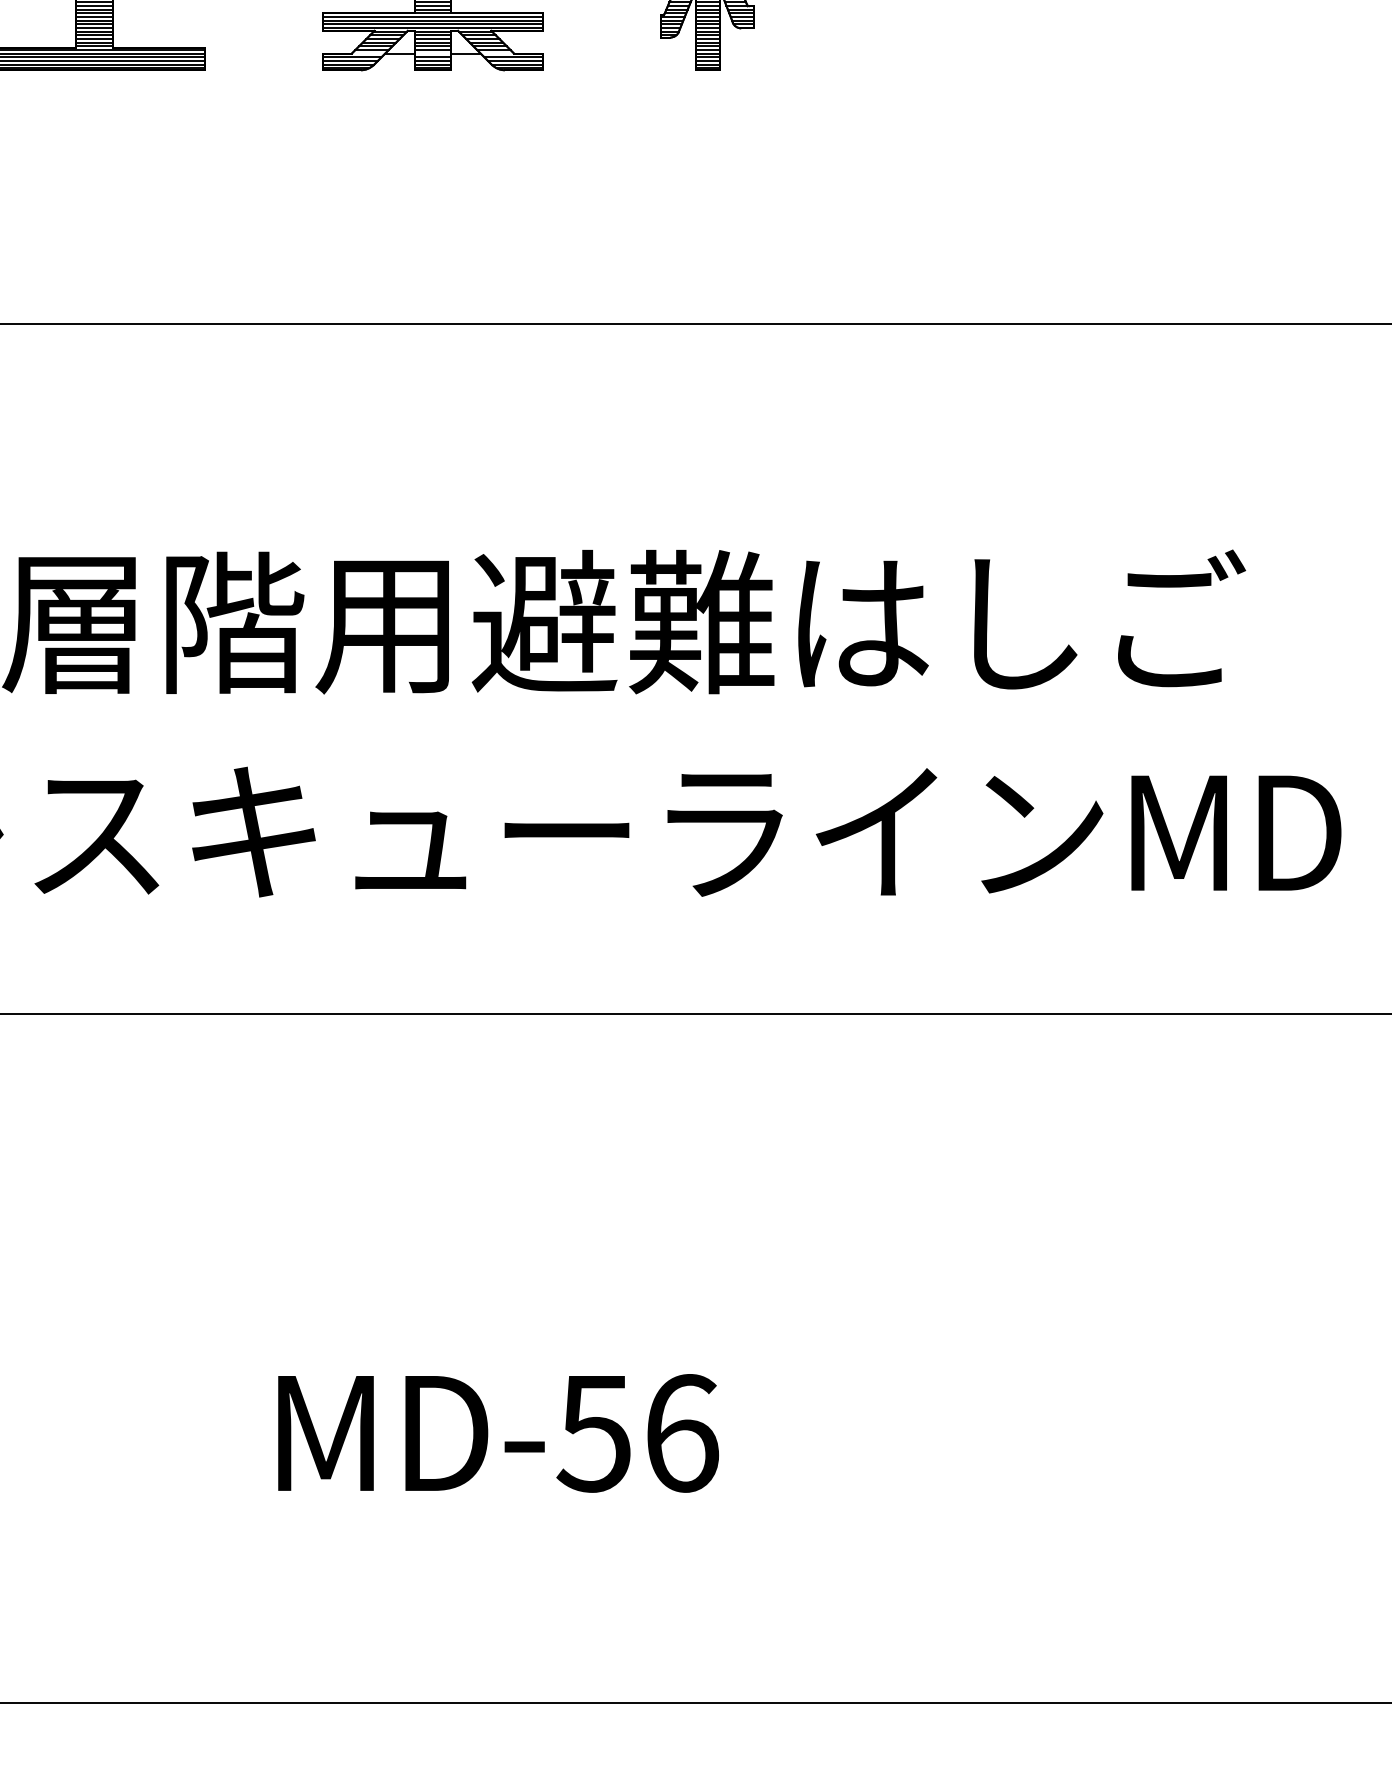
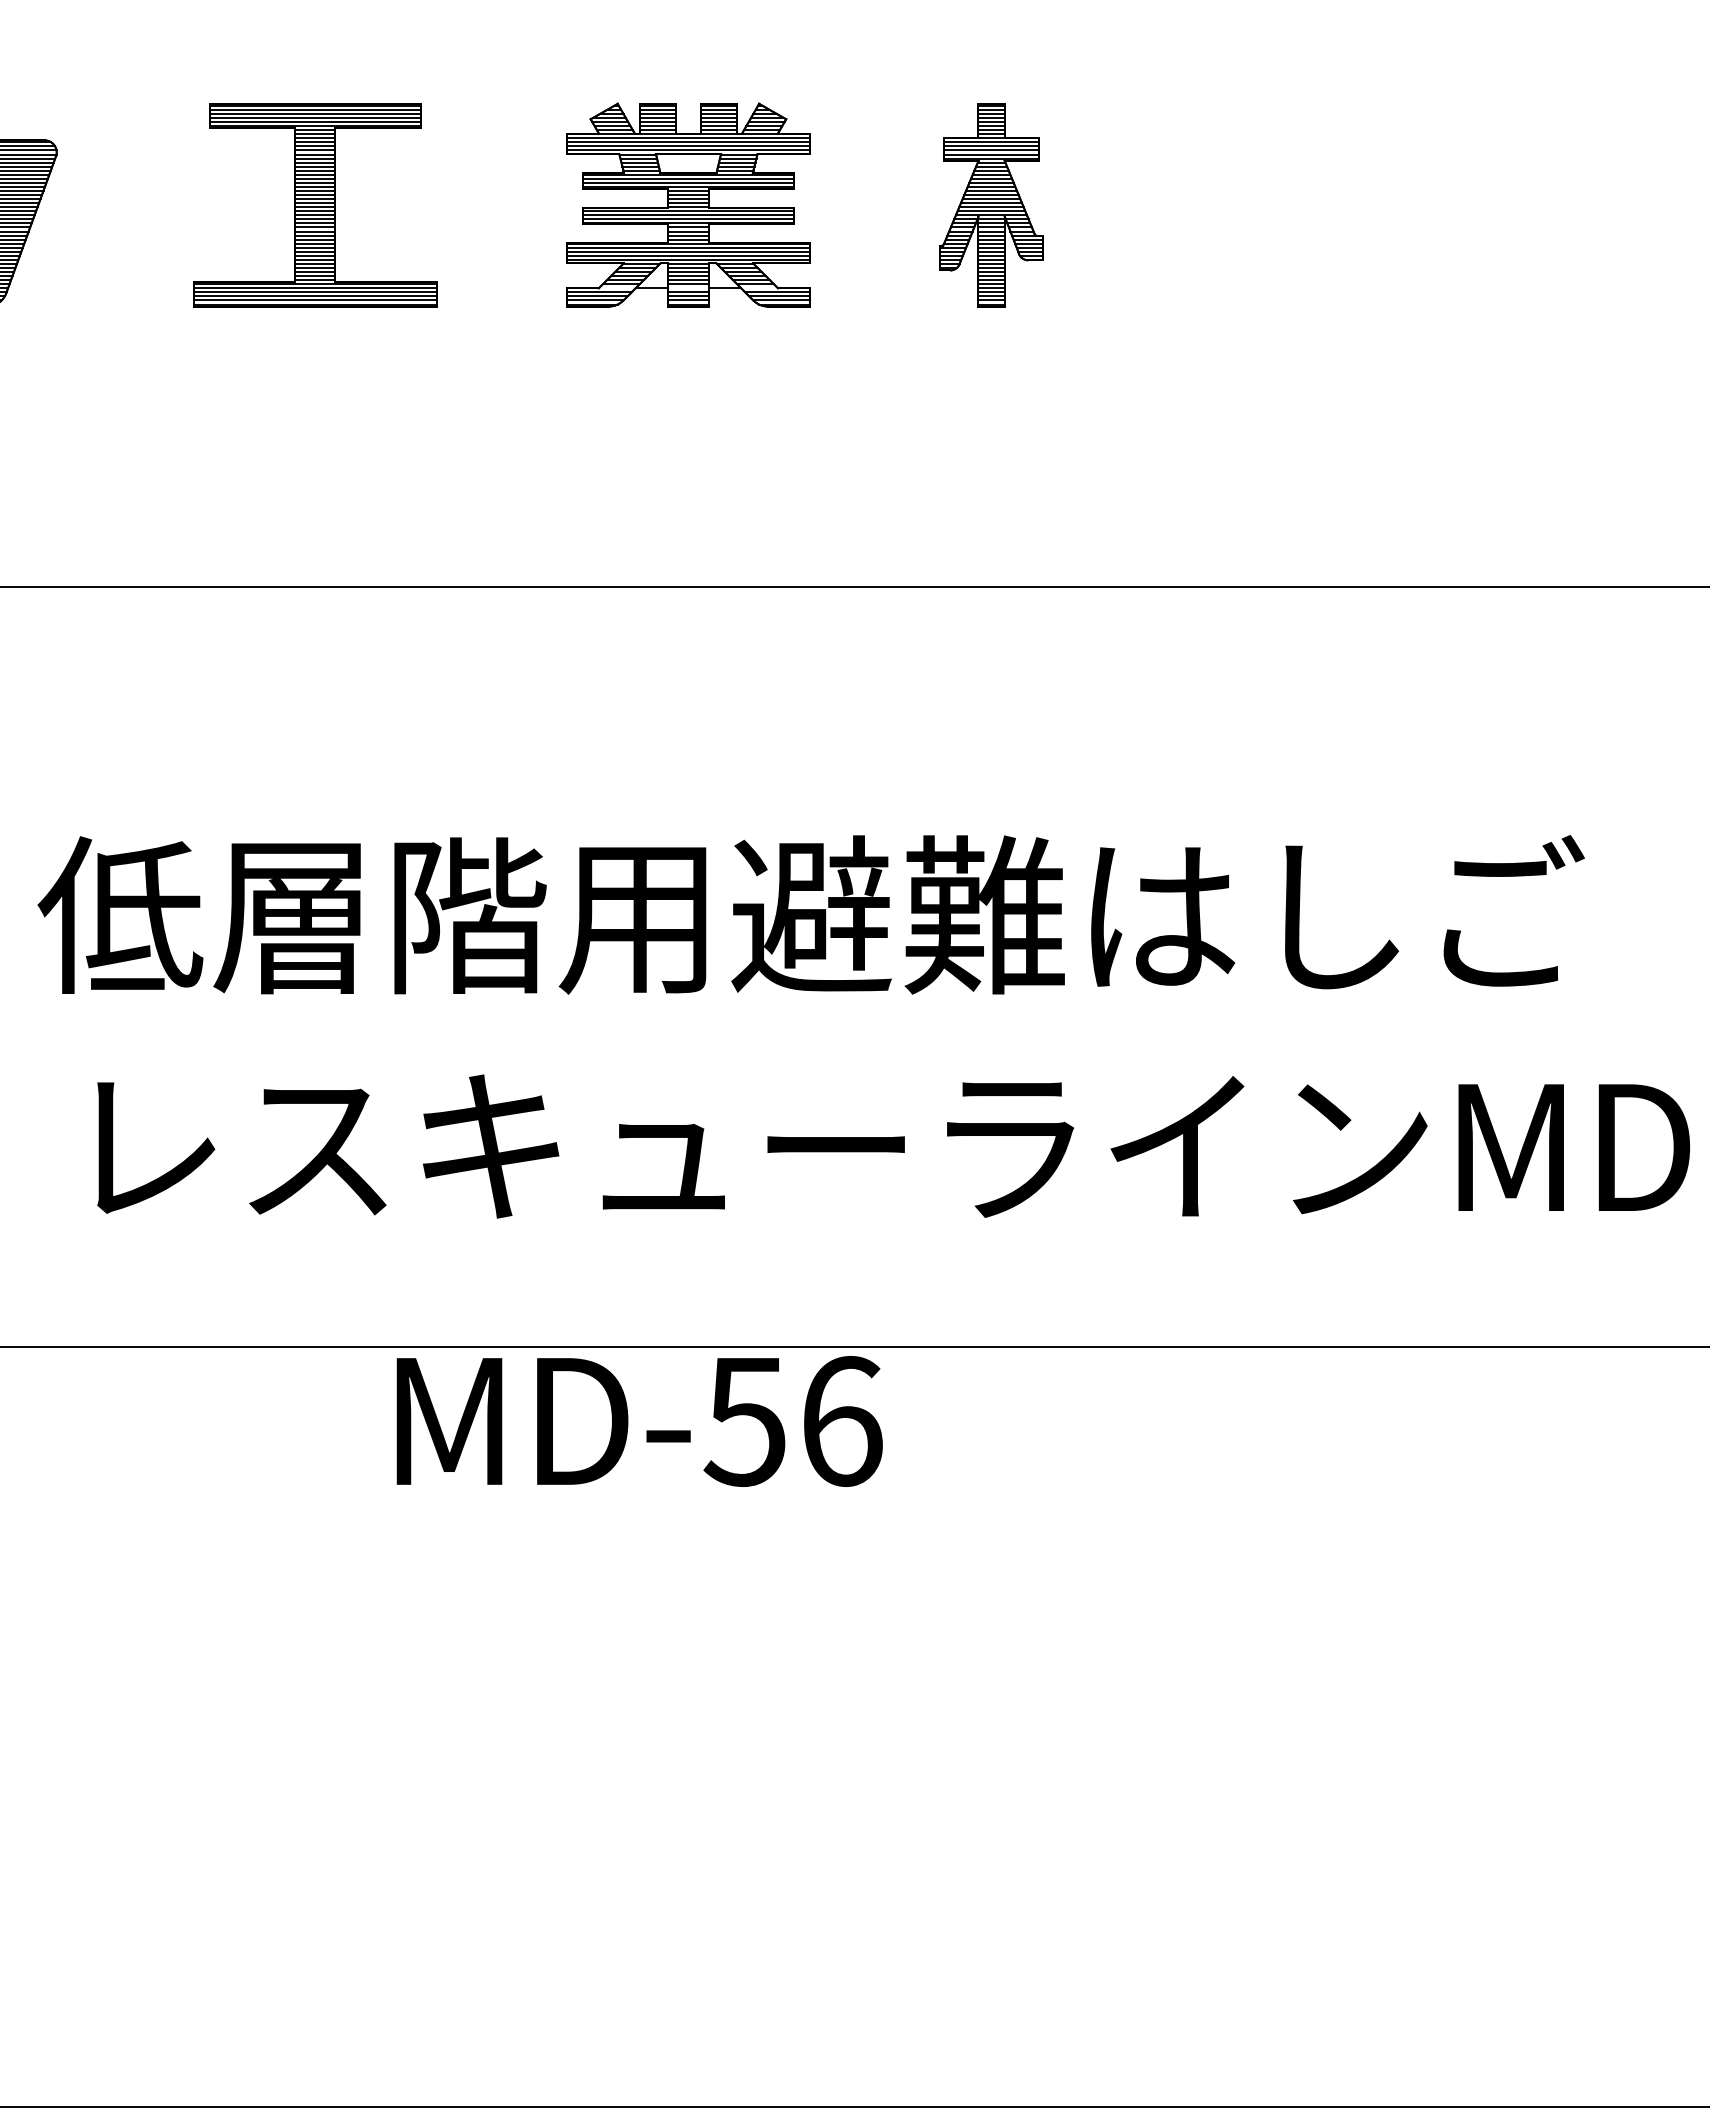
text: (498, 1433) -> (639, 1421), moved

